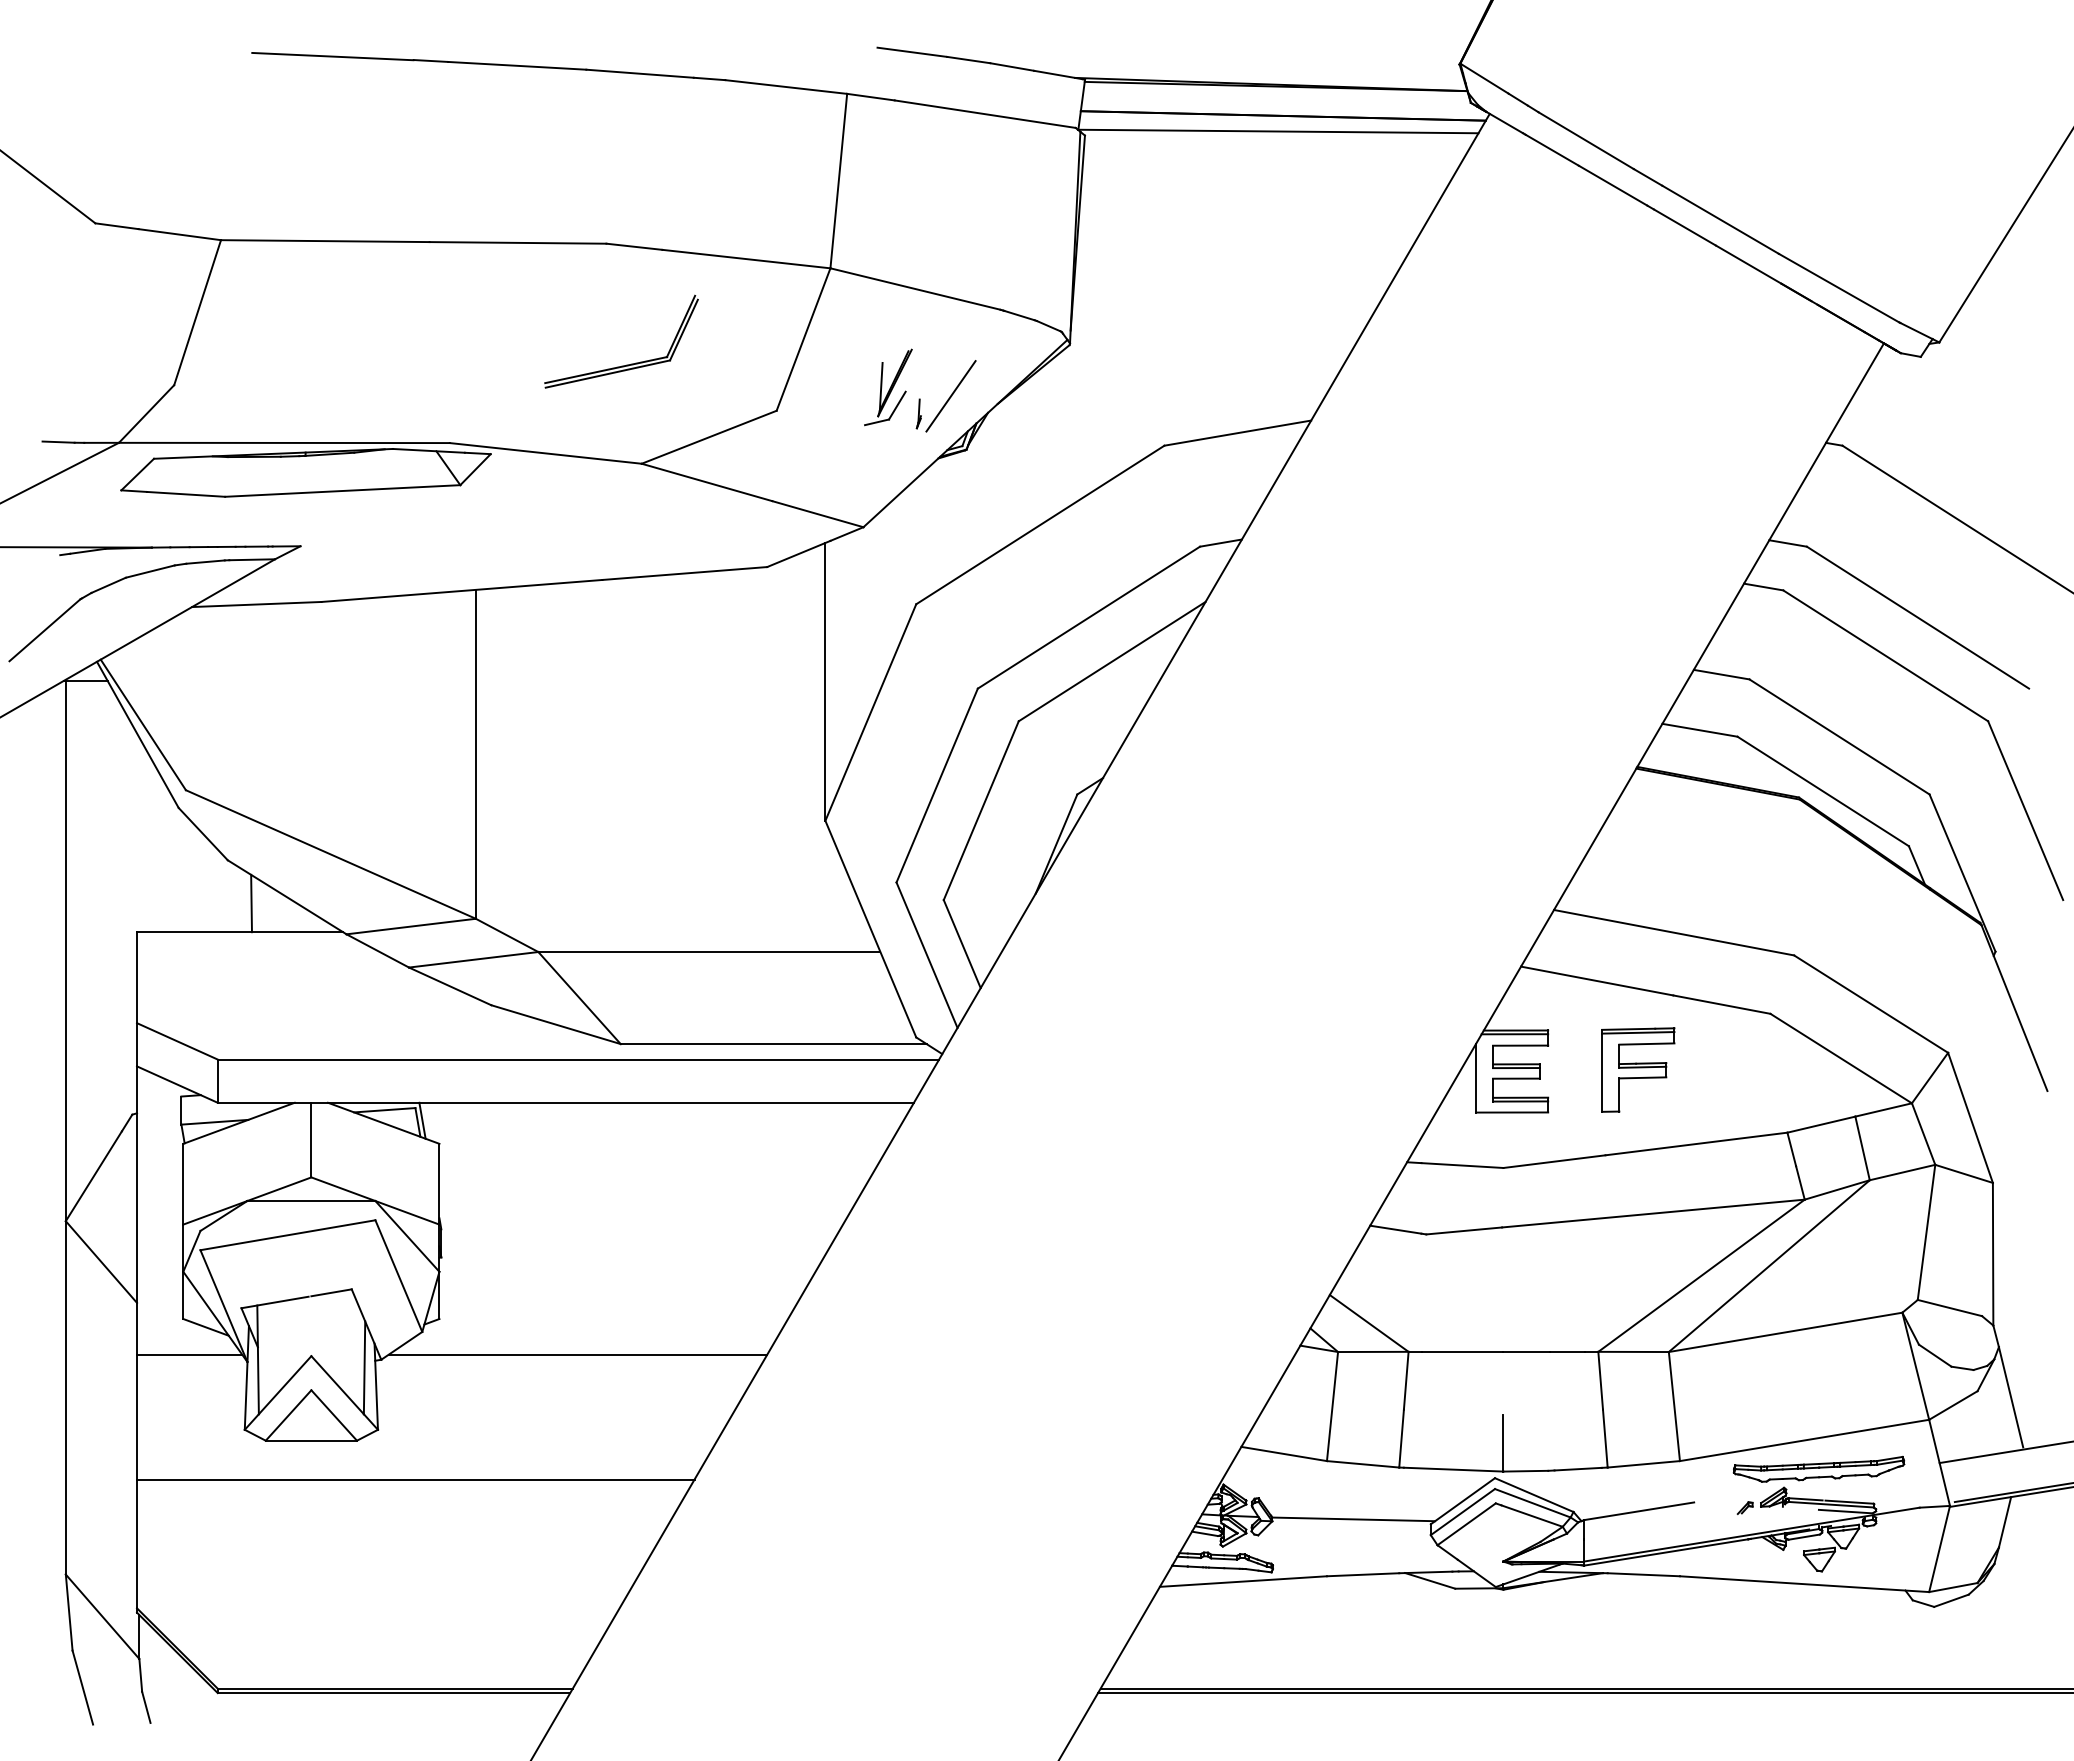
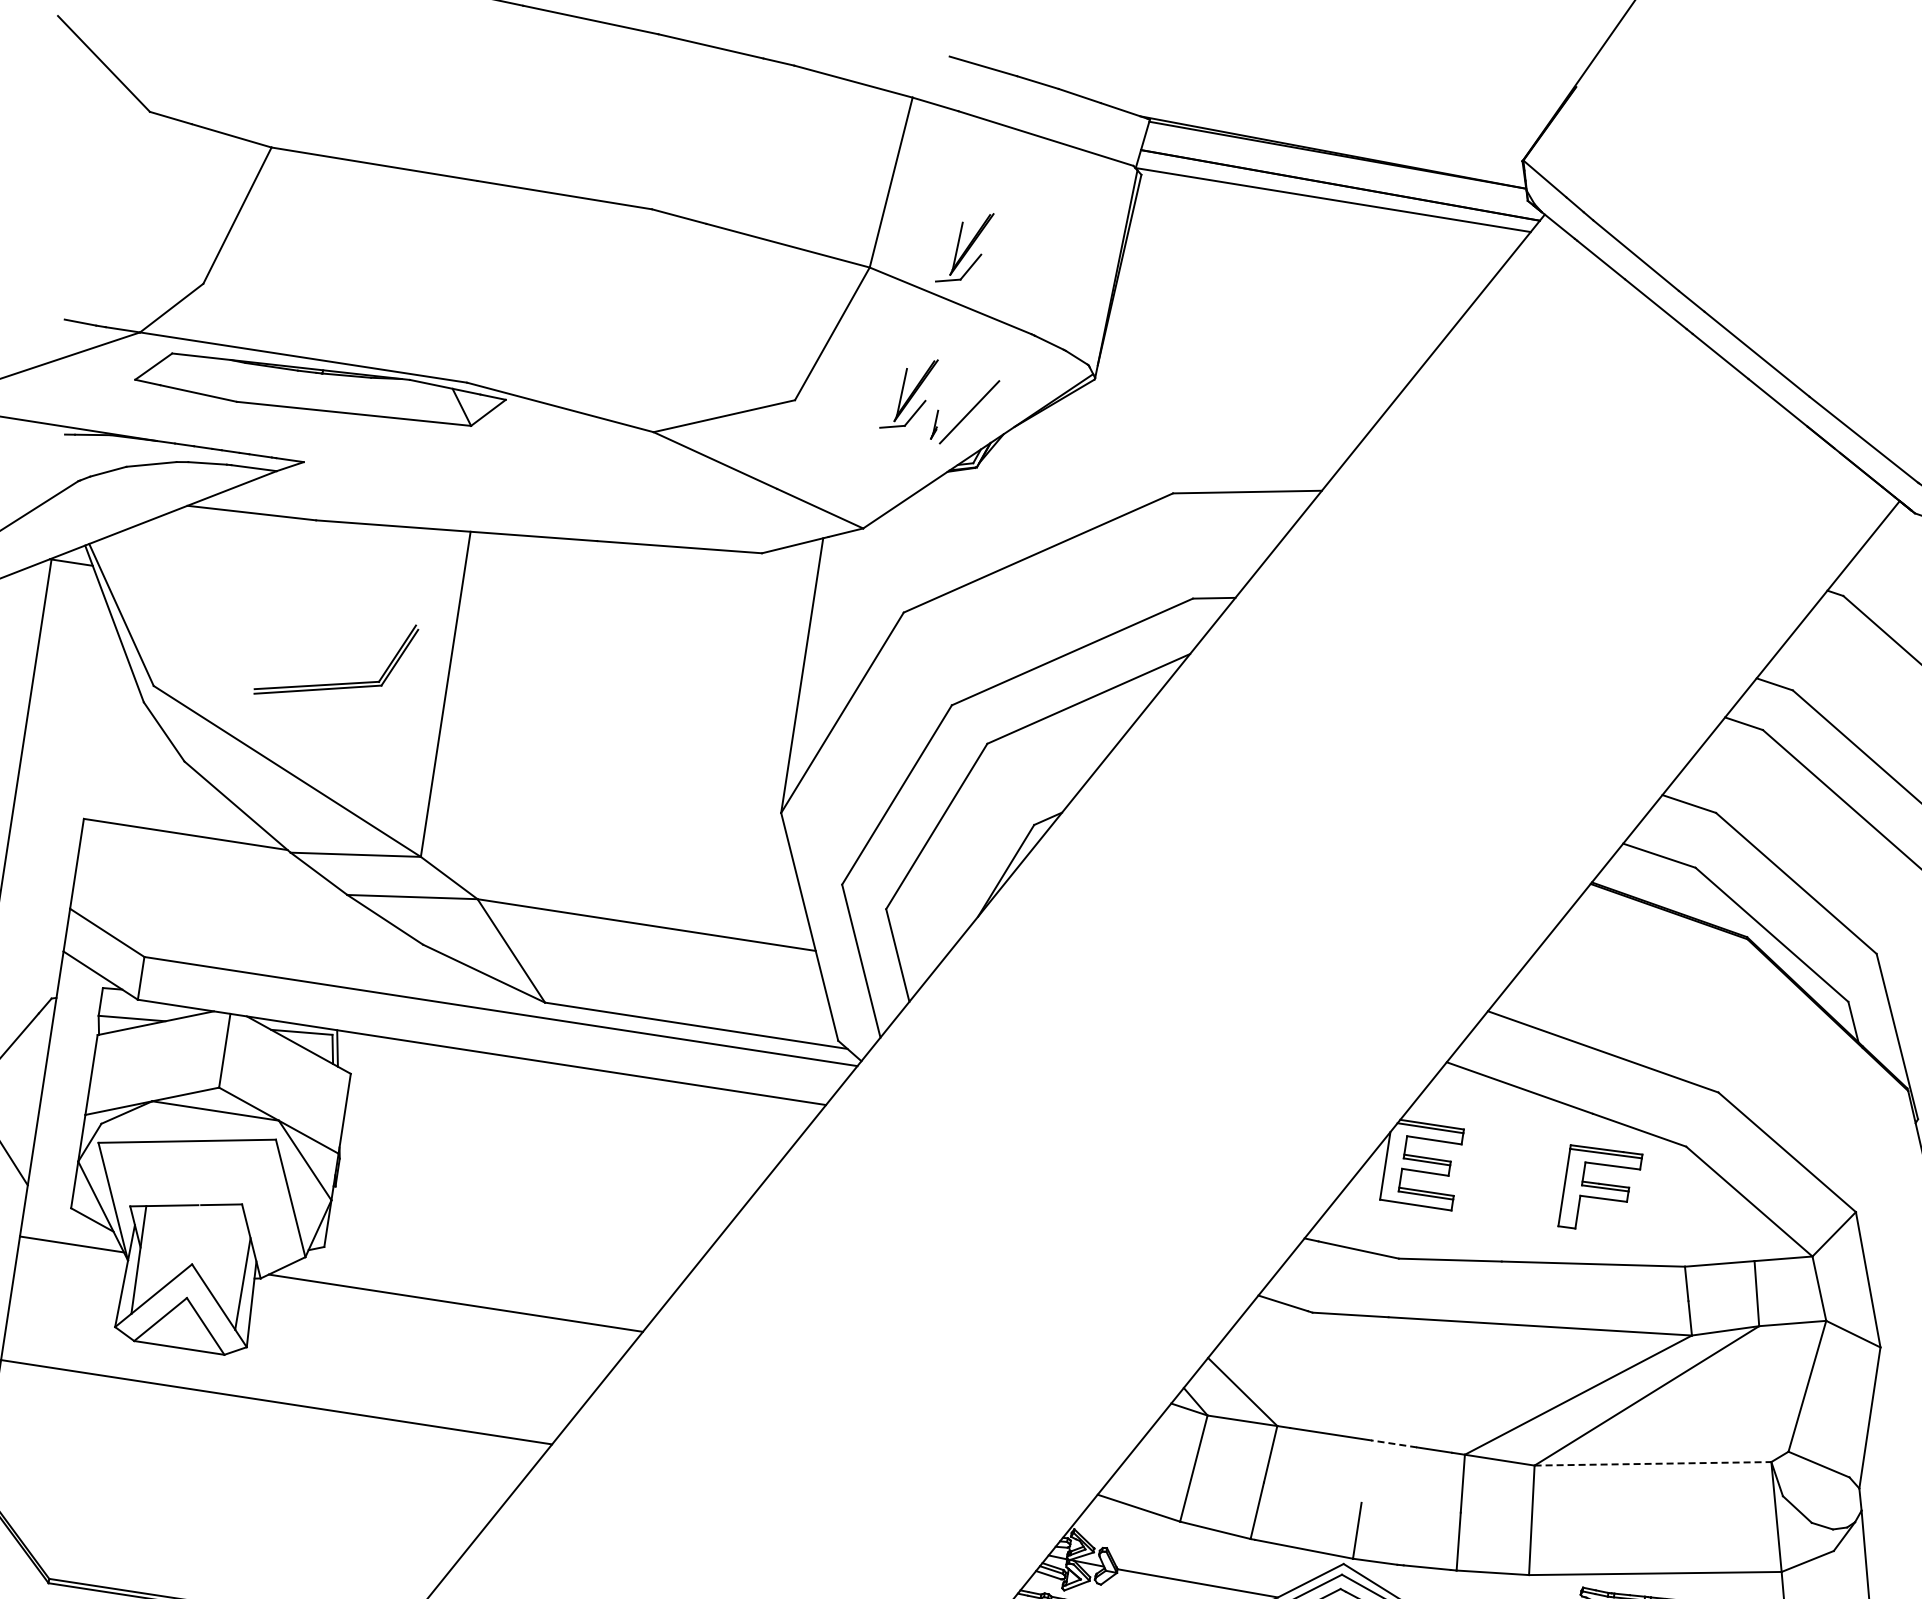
part: (921, 234) -> (964, 247), added
part: (626, 364) -> (337, 683), moved
line: (251, 903) -> (201, 807), removed
part: (1638, 1069) -> (1600, 1189), moved
line: (1786, 1332) -> (1653, 1464), solid -> dashed
line: (1526, 1351) -> (1393, 1443), solid -> dashed

